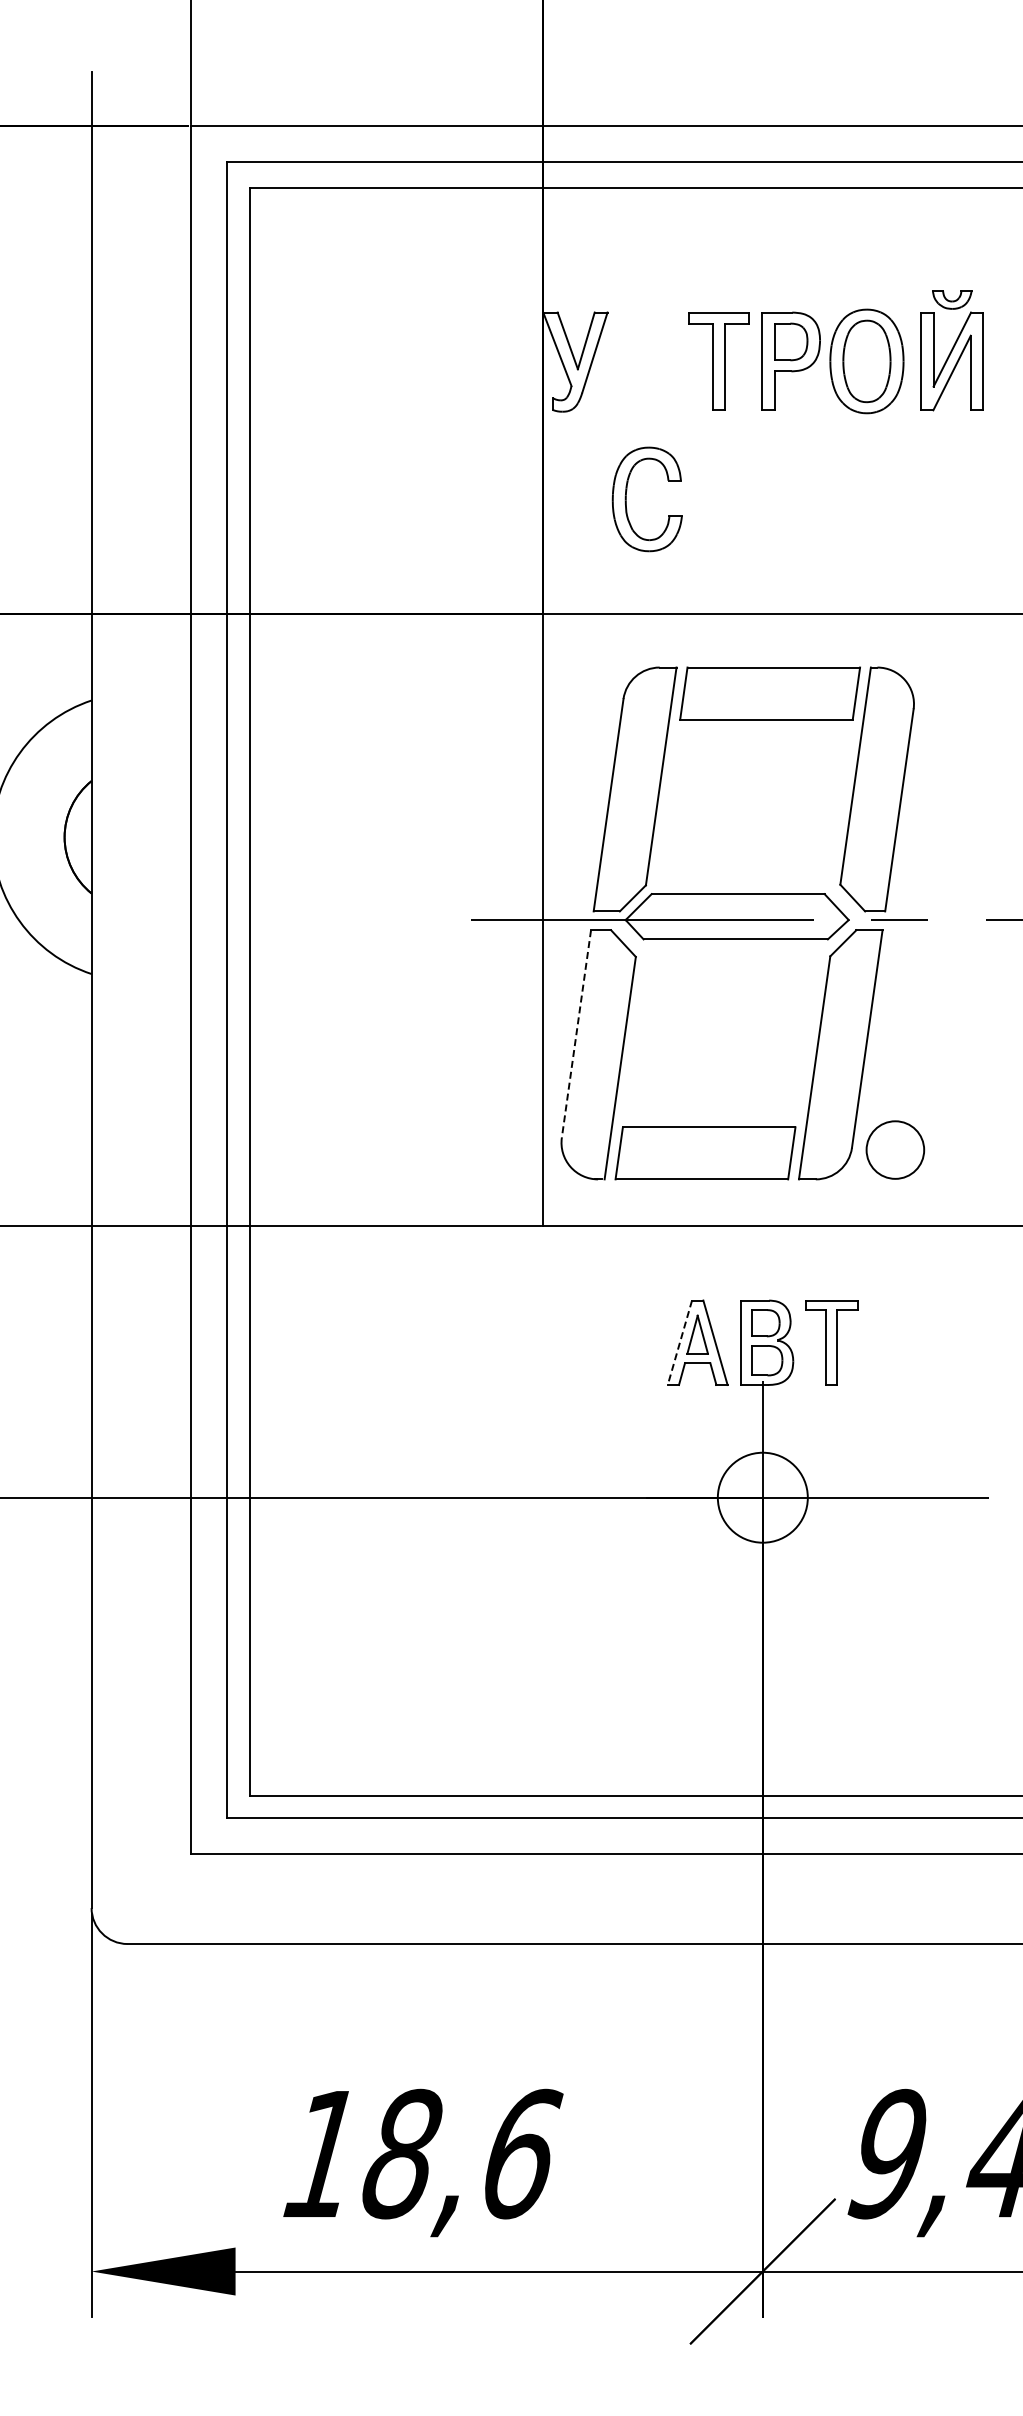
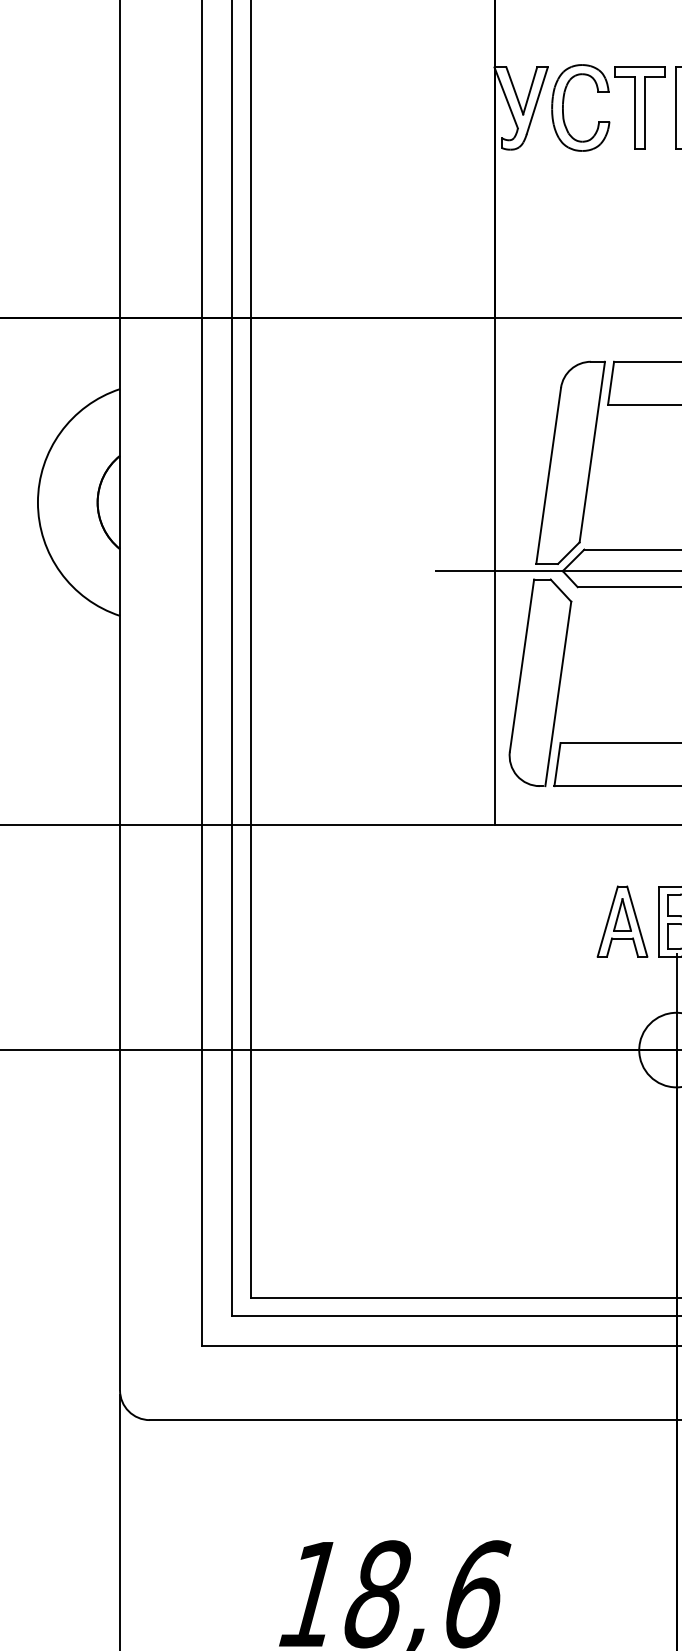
part: (626, 499) -> (563, 108), moved
line: (576, 1033) -> (522, 665), dashed -> solid
line: (679, 1342) -> (607, 921), dashed -> solid

